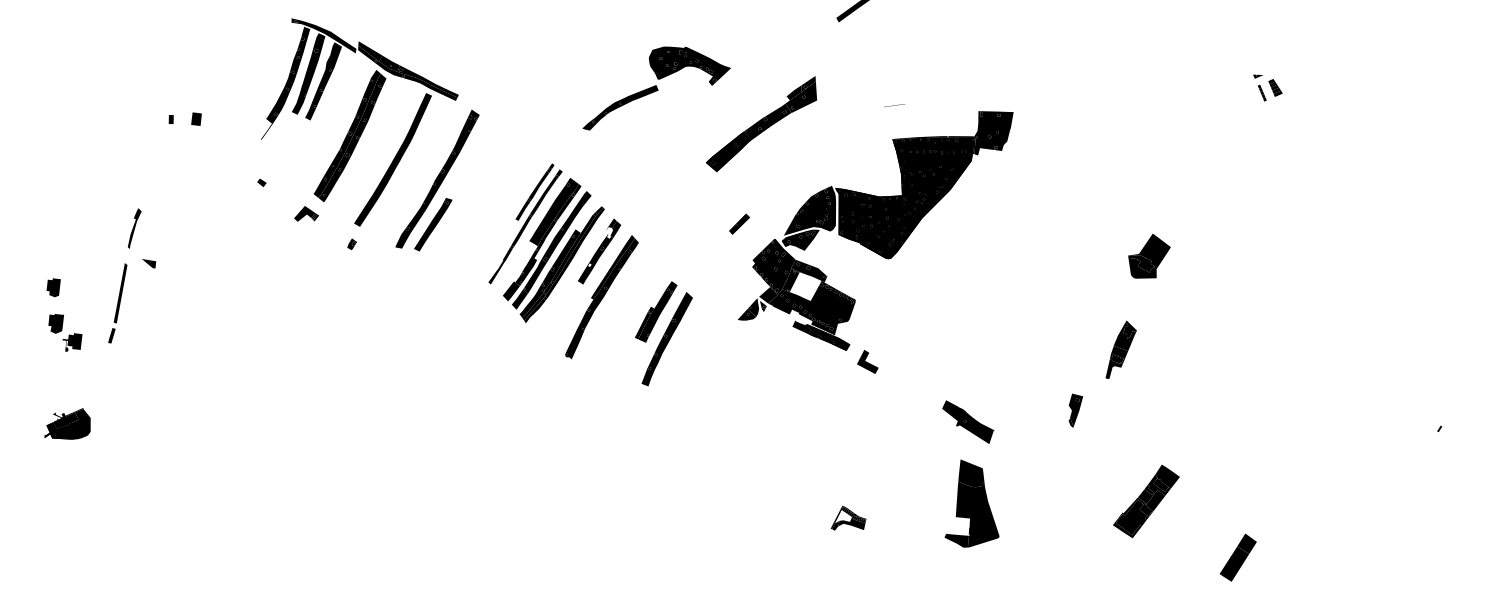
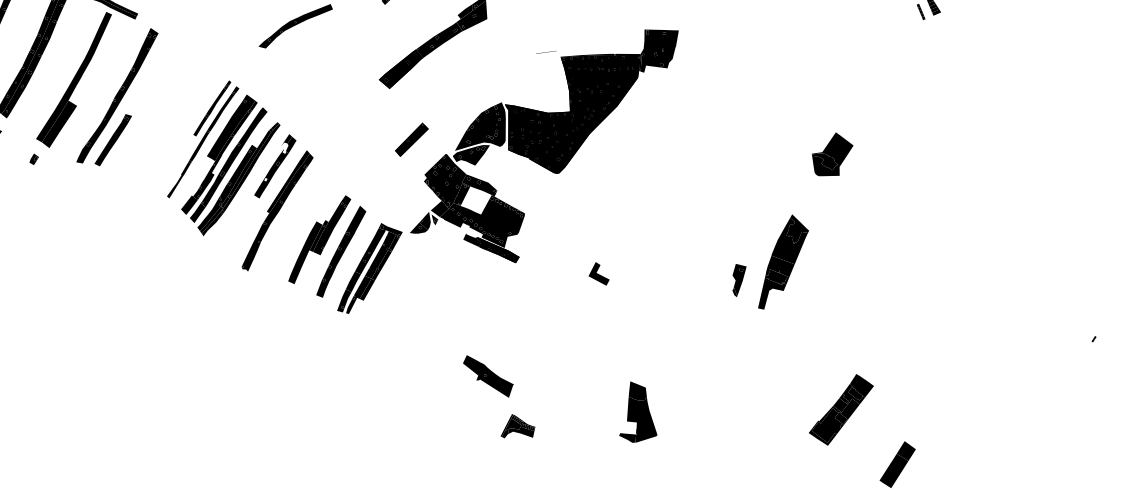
part: (894, 105) -> (546, 52), moved
fill: (378, 208) -> (59, 124), added
part: (739, 223) -> (411, 139), size x1.67
part: (1149, 256) -> (832, 154), moved
fill: (630, 339) -> (305, 252), added
part: (1121, 349) -> (783, 261), size x1.67
part: (696, 355) -> (369, 267), added
part: (867, 361) -> (598, 273), moved
part: (1075, 410) -> (739, 280), moved
part: (968, 421) -> (488, 375), moved
part: (1146, 501) -> (841, 409), moved
part: (971, 503) -> (637, 411), size x0.71
fill: (843, 516) -> (513, 424), added

